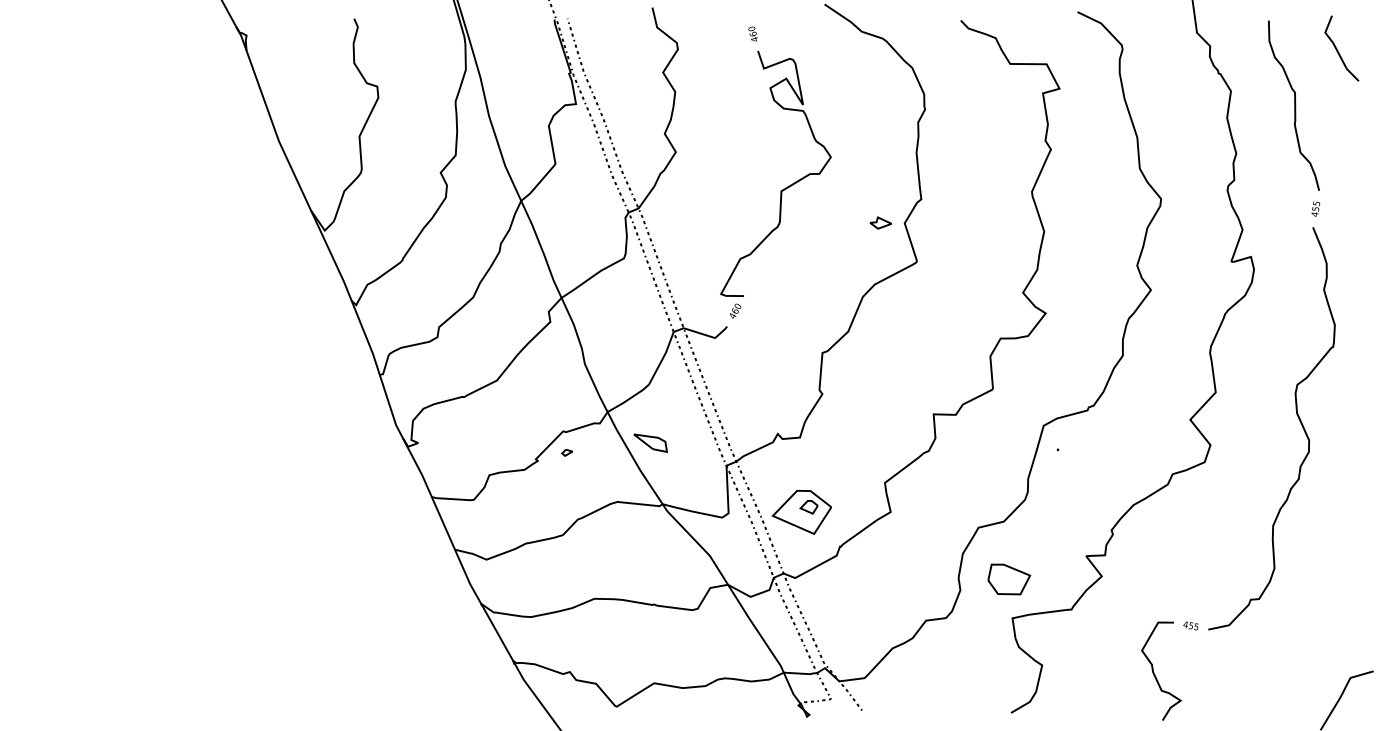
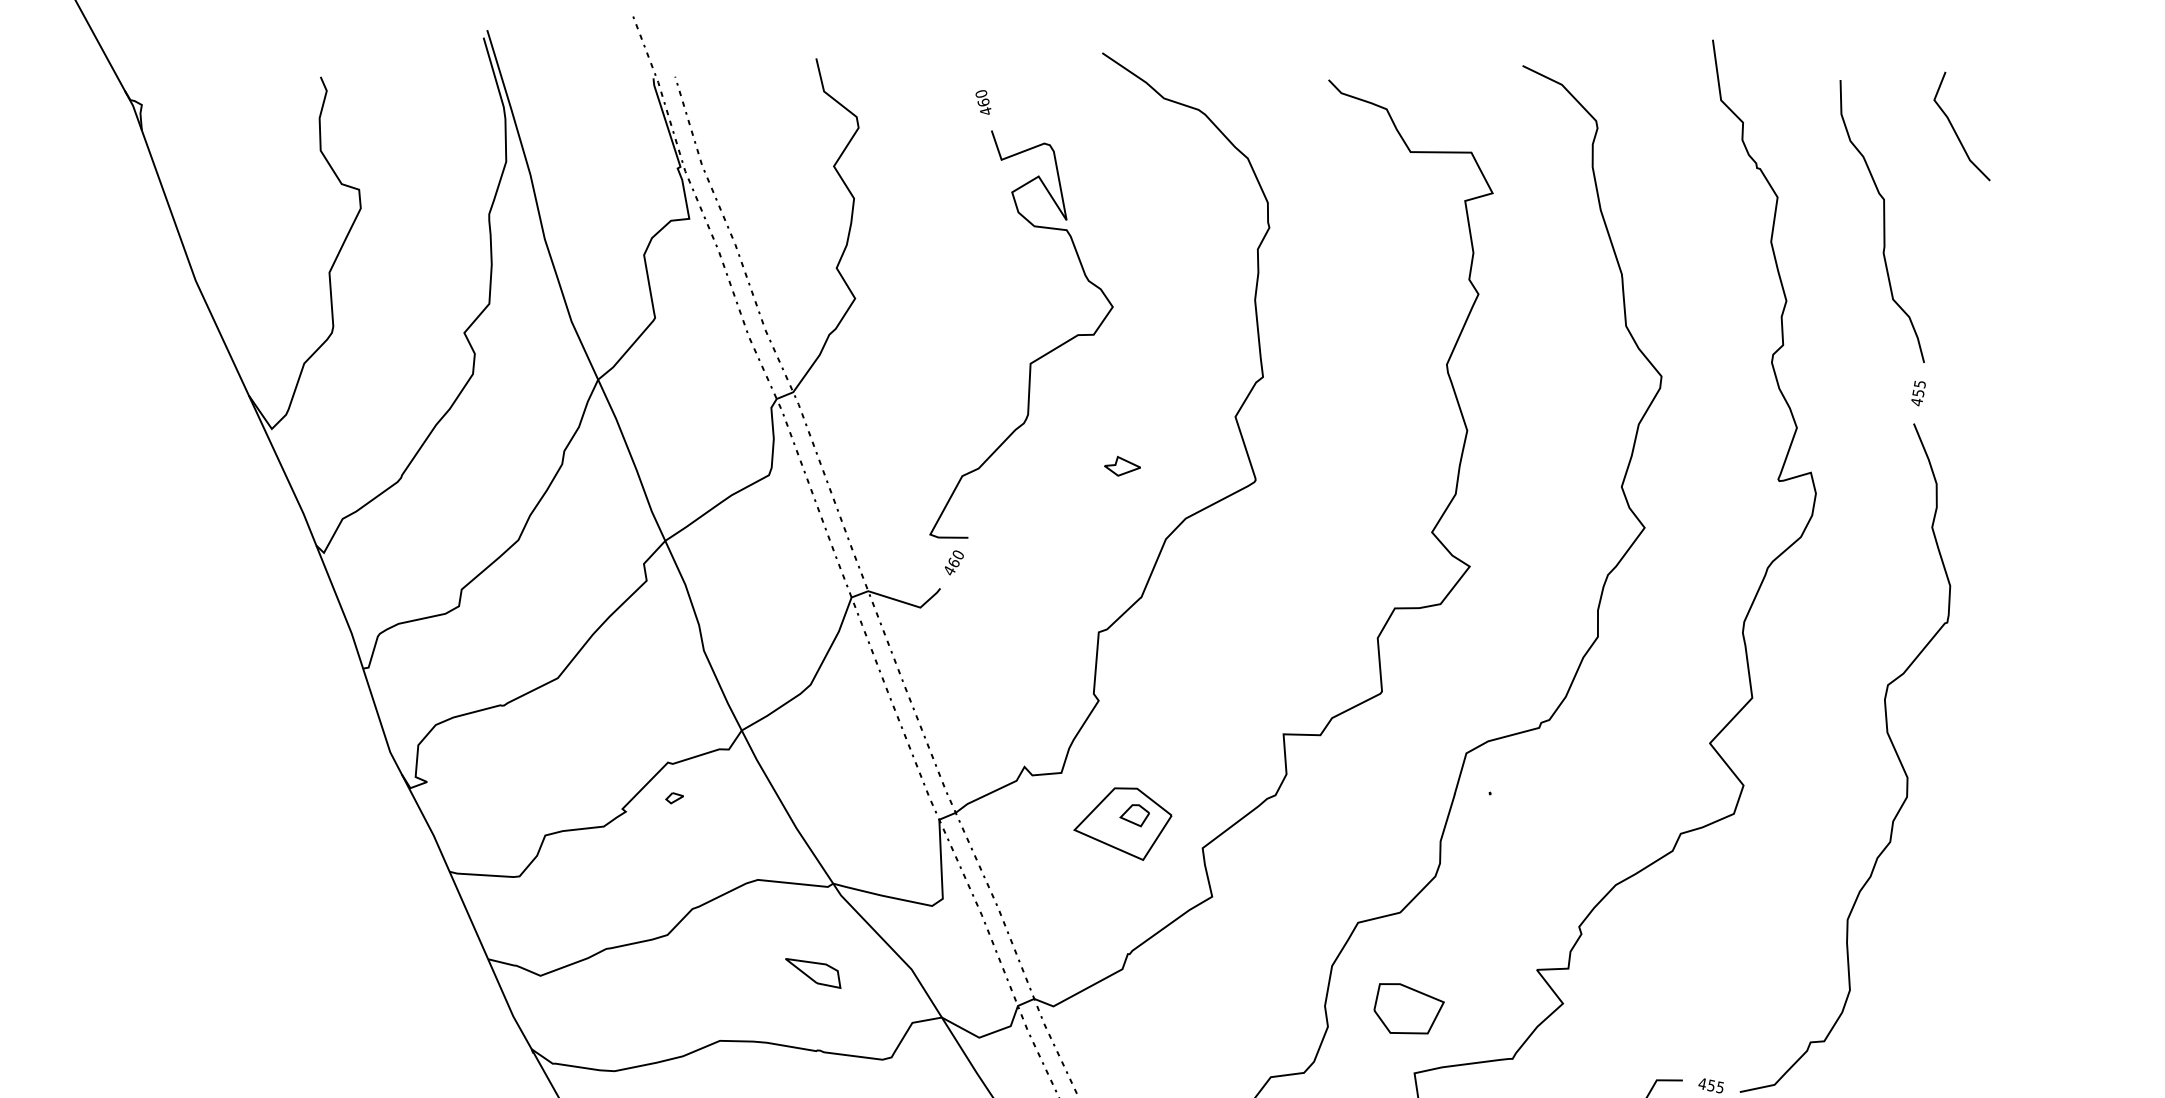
part: (880, 222) -> (1122, 465), moved
part: (650, 442) -> (813, 972), moved
part: (801, 512) -> (1122, 824), moved

